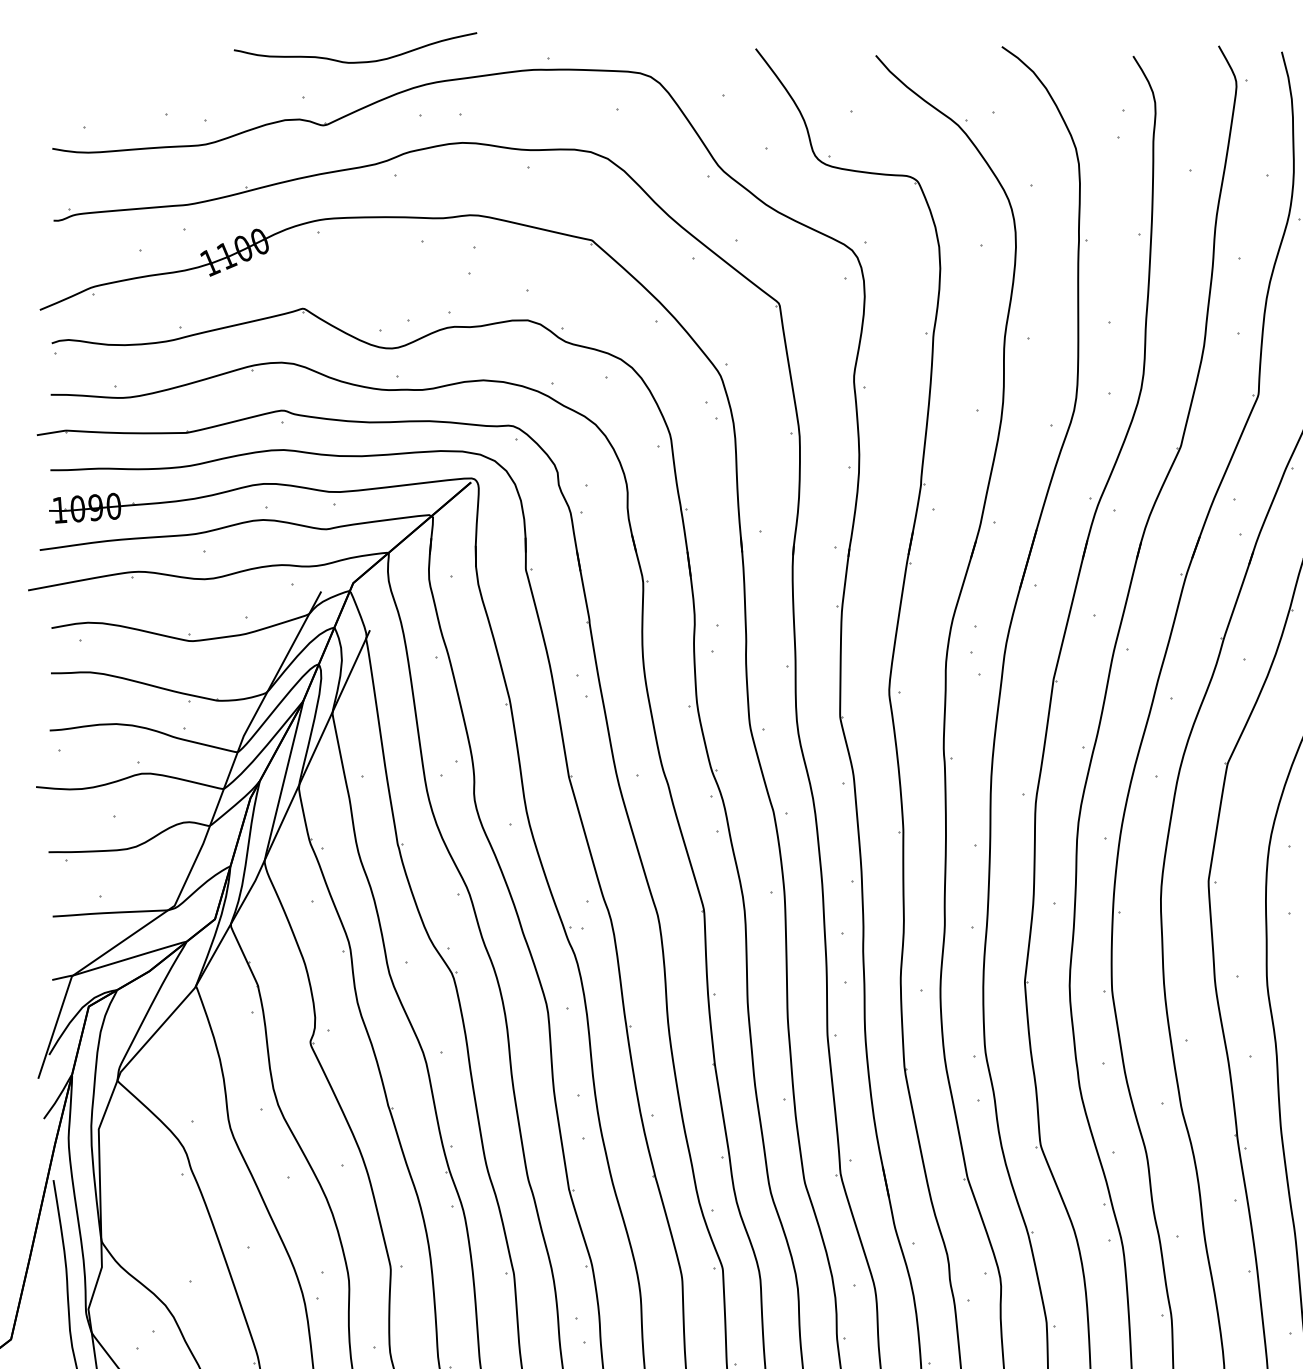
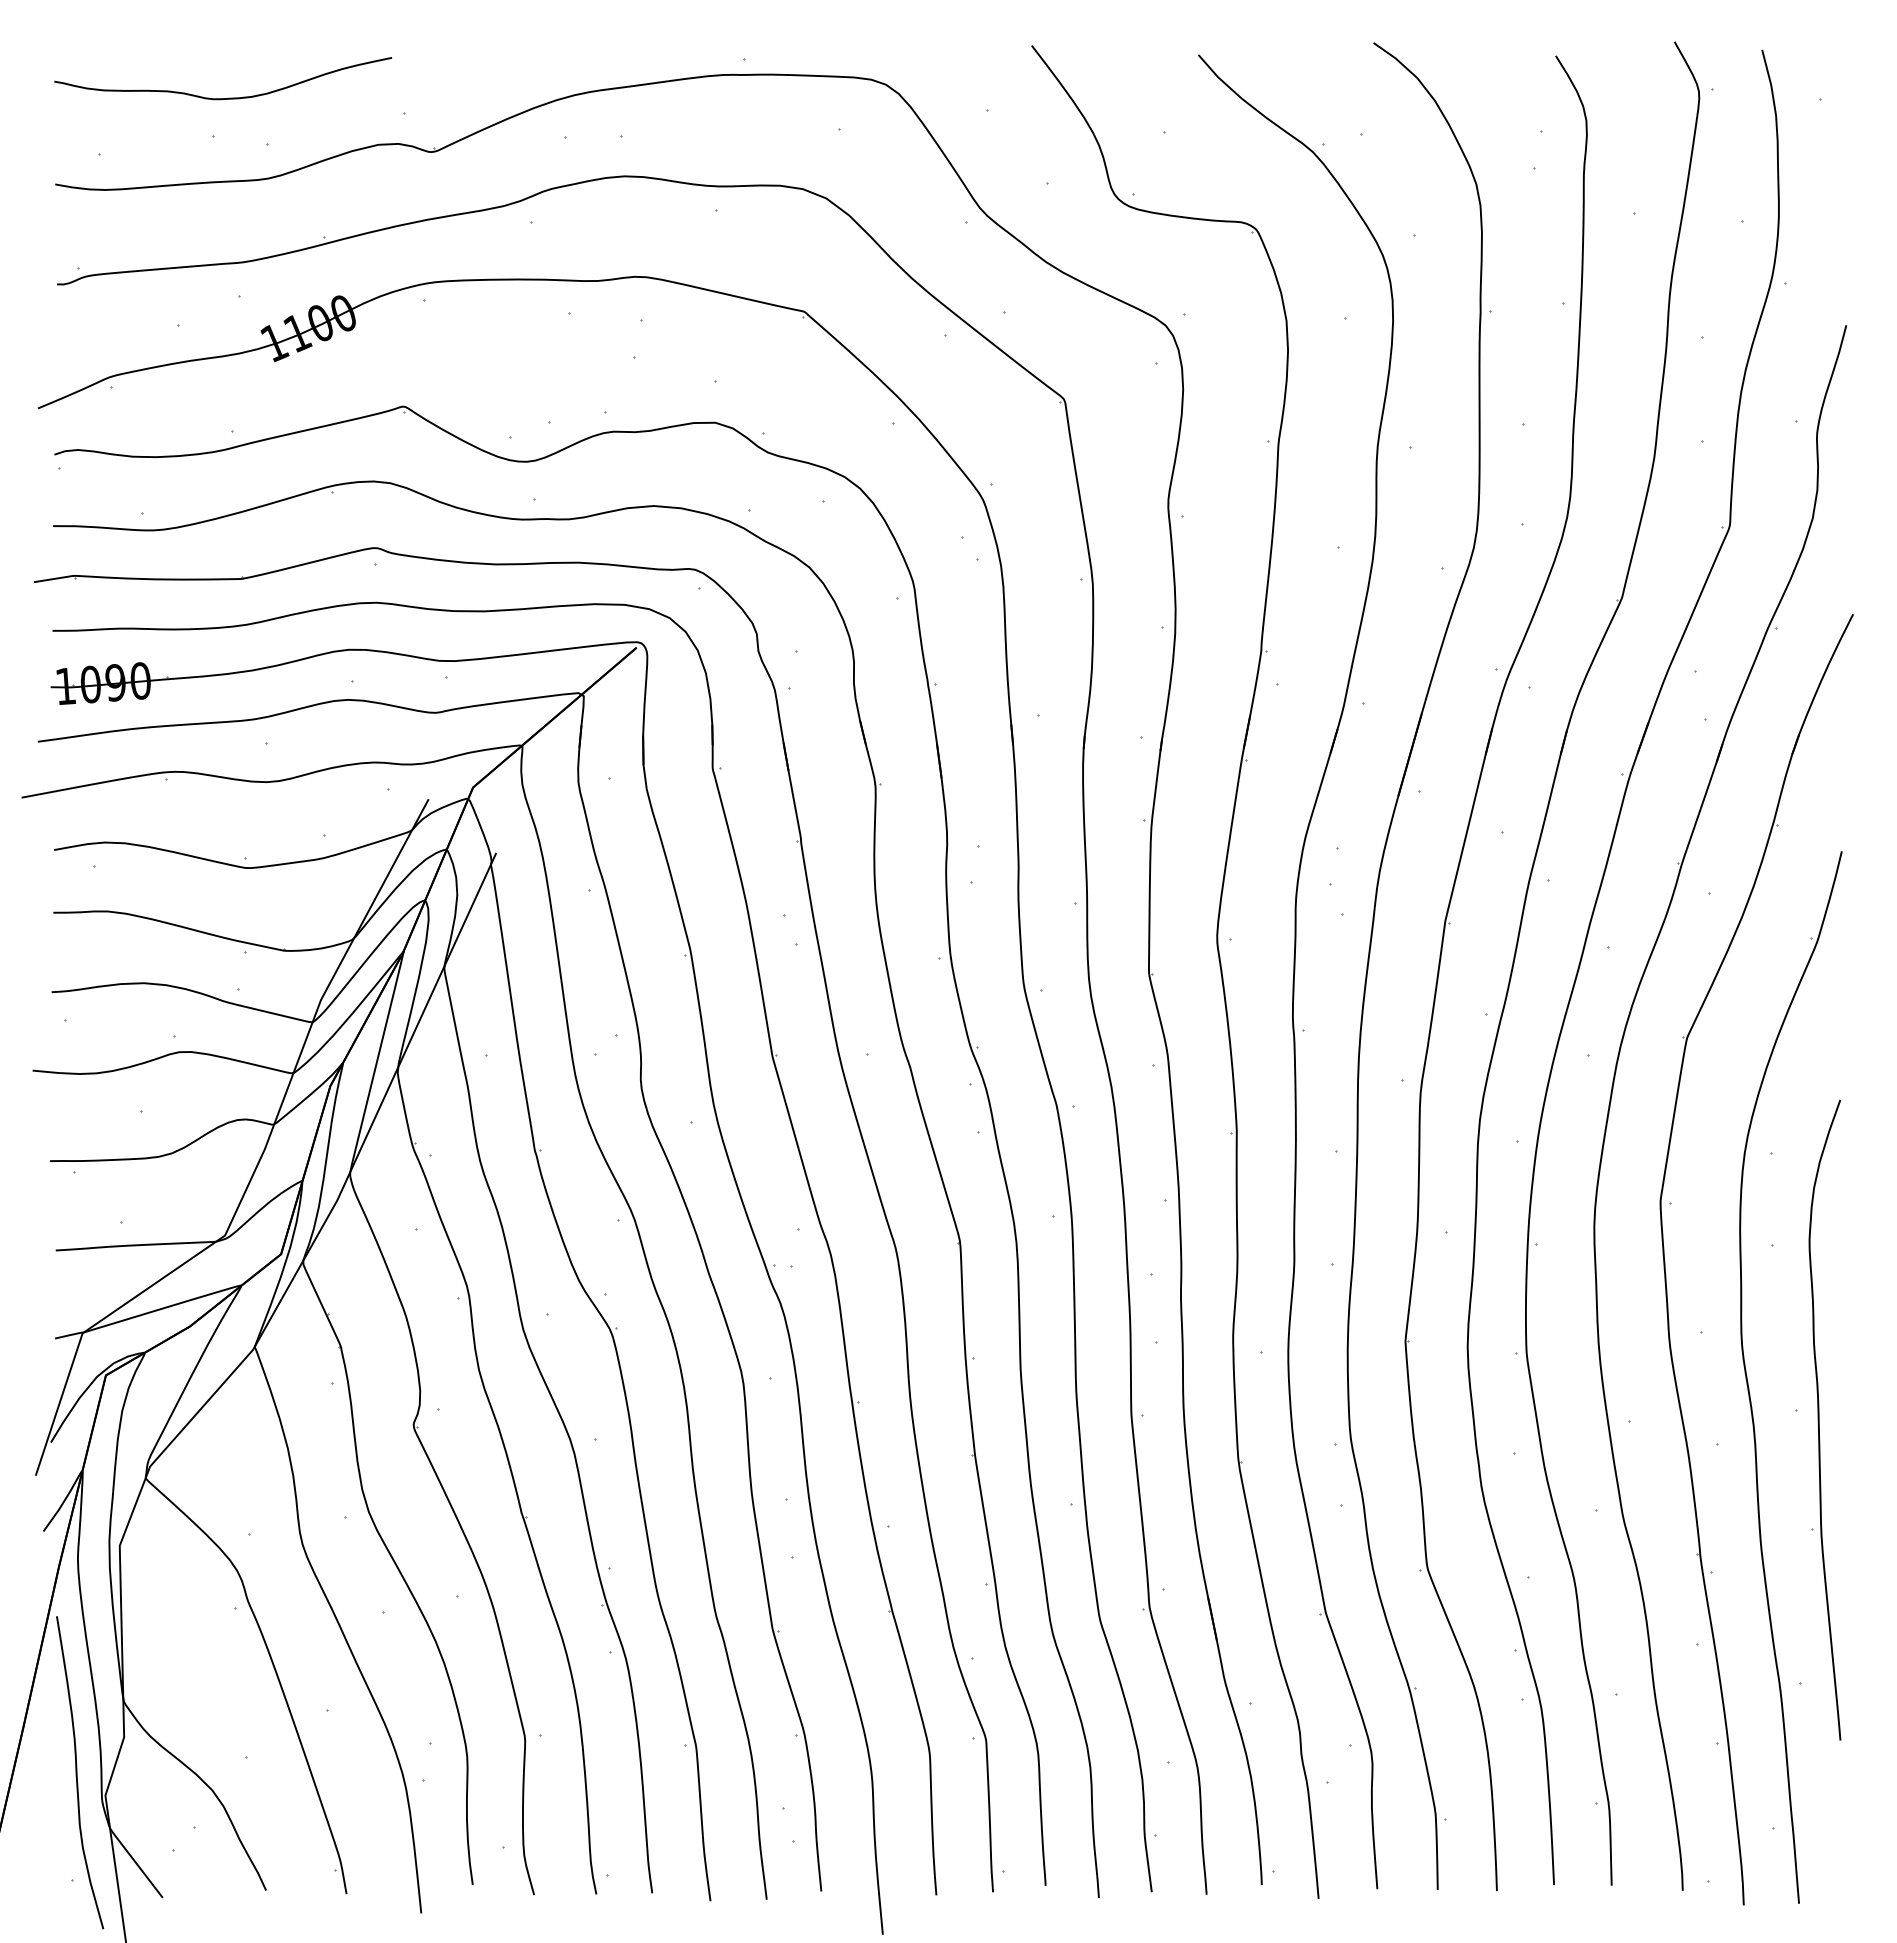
curve: (359, 61) -> (228, 97), moved

